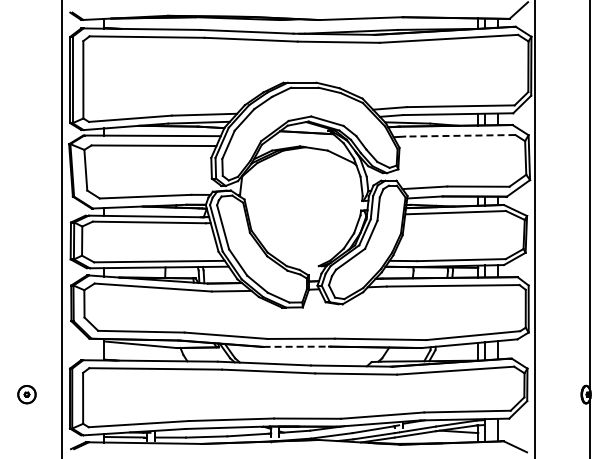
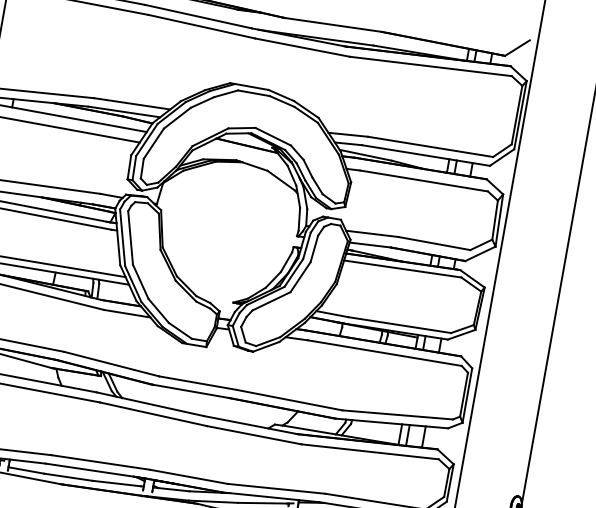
line: (459, 135) -> (423, 180), dashed -> solid
line: (297, 346) -> (192, 391), dashed -> solid

